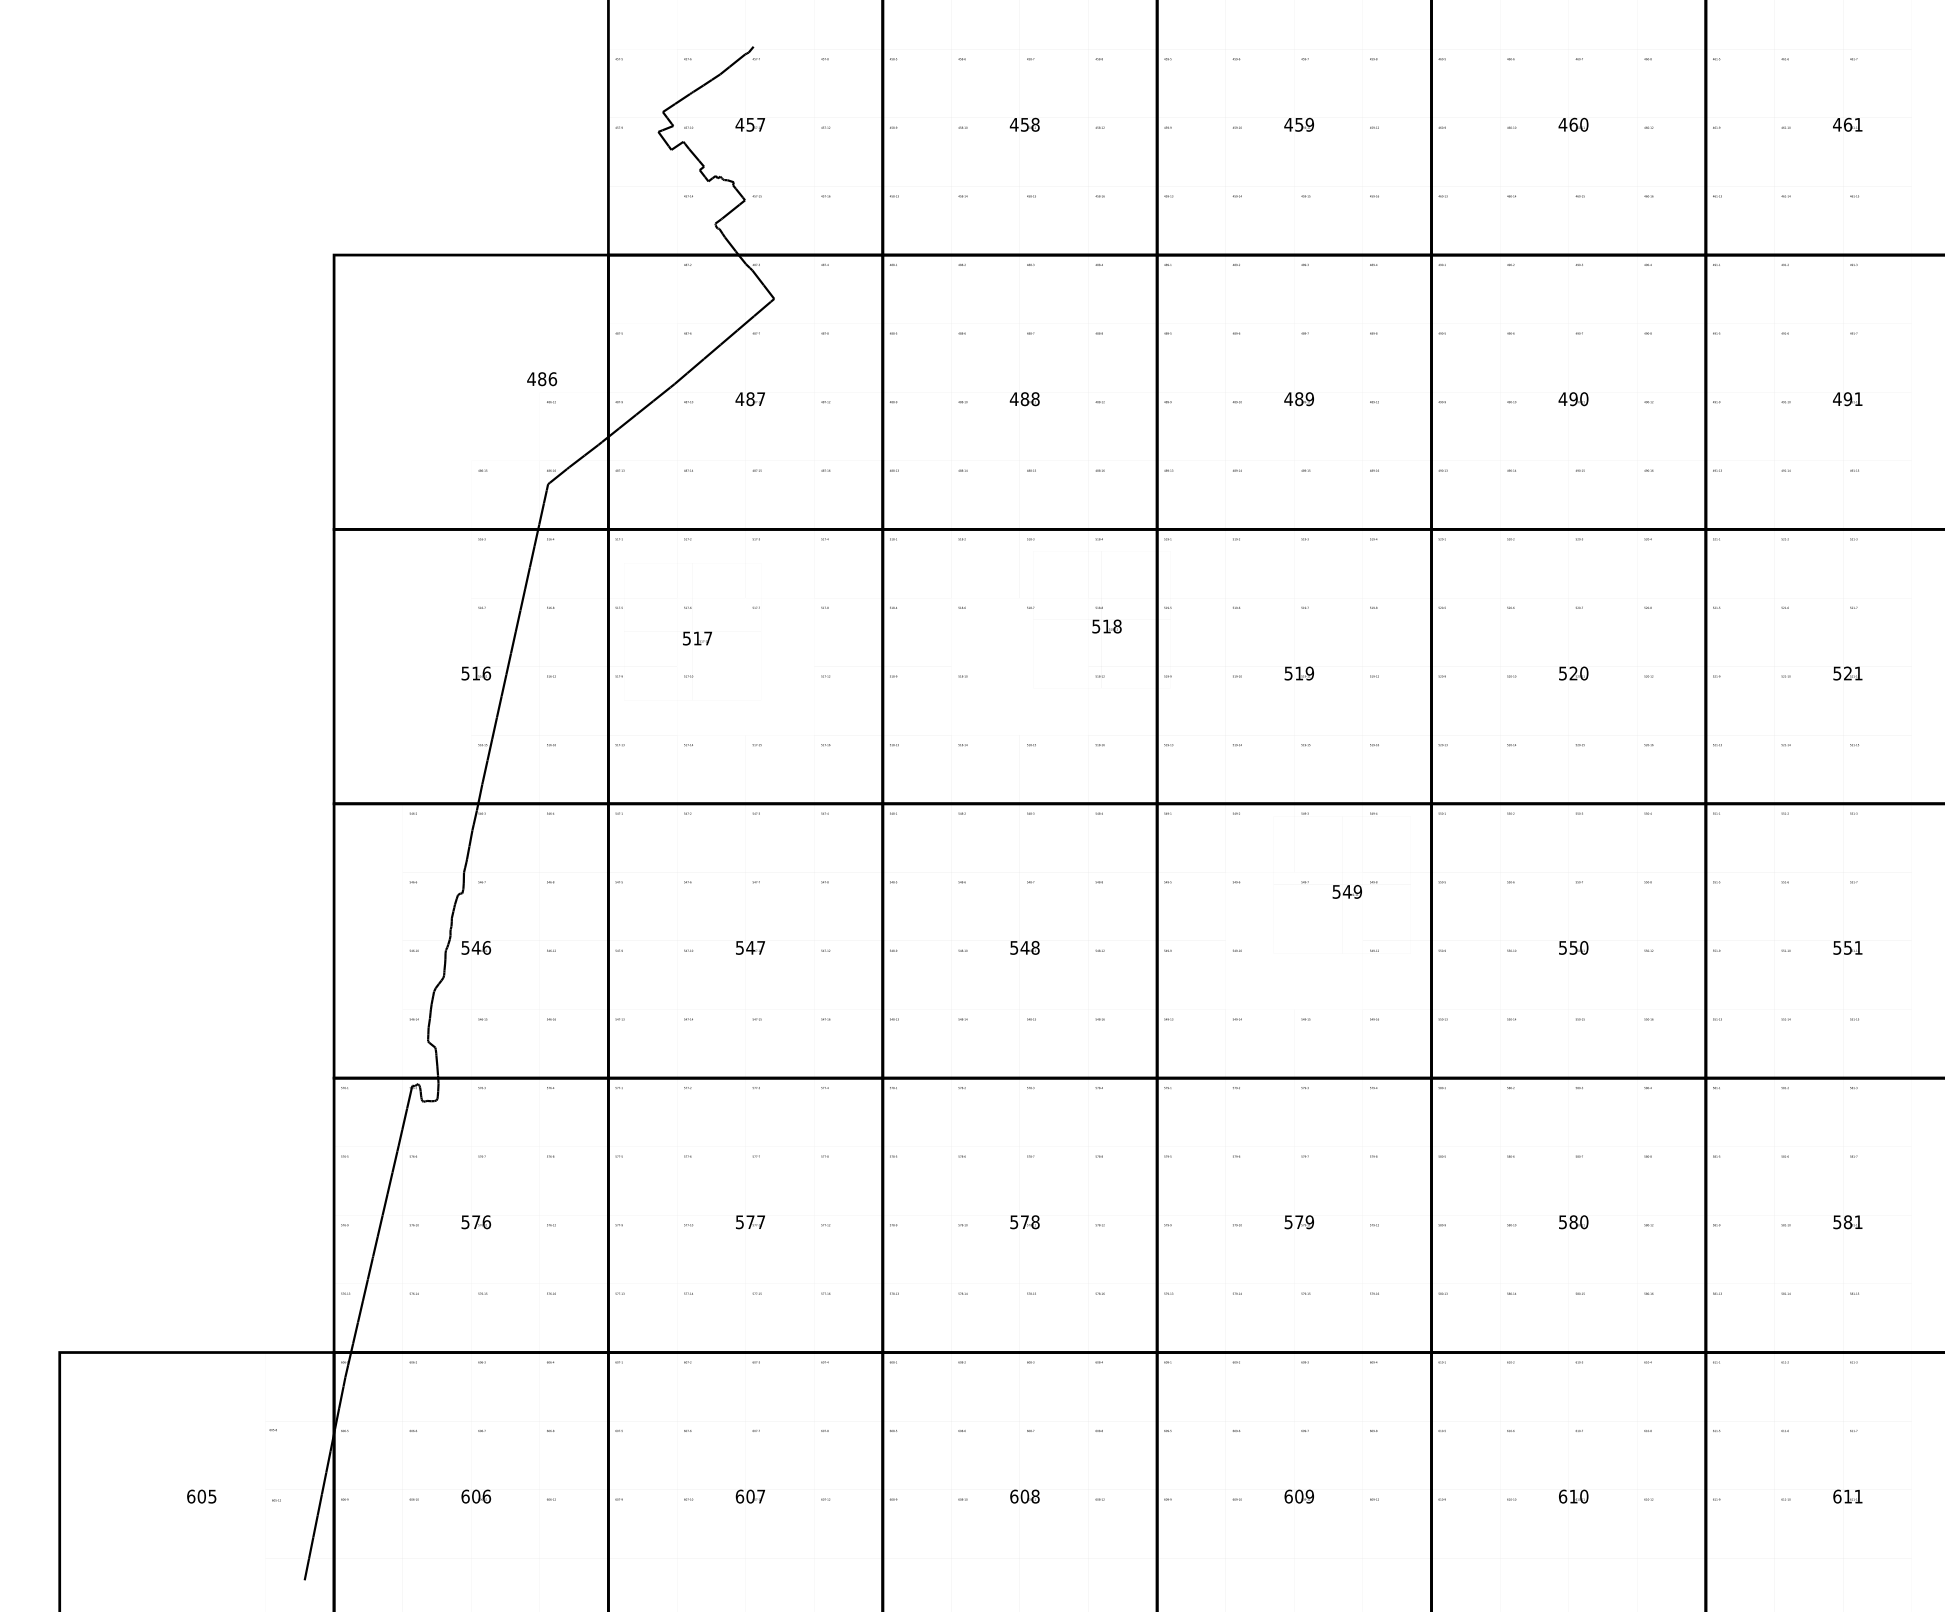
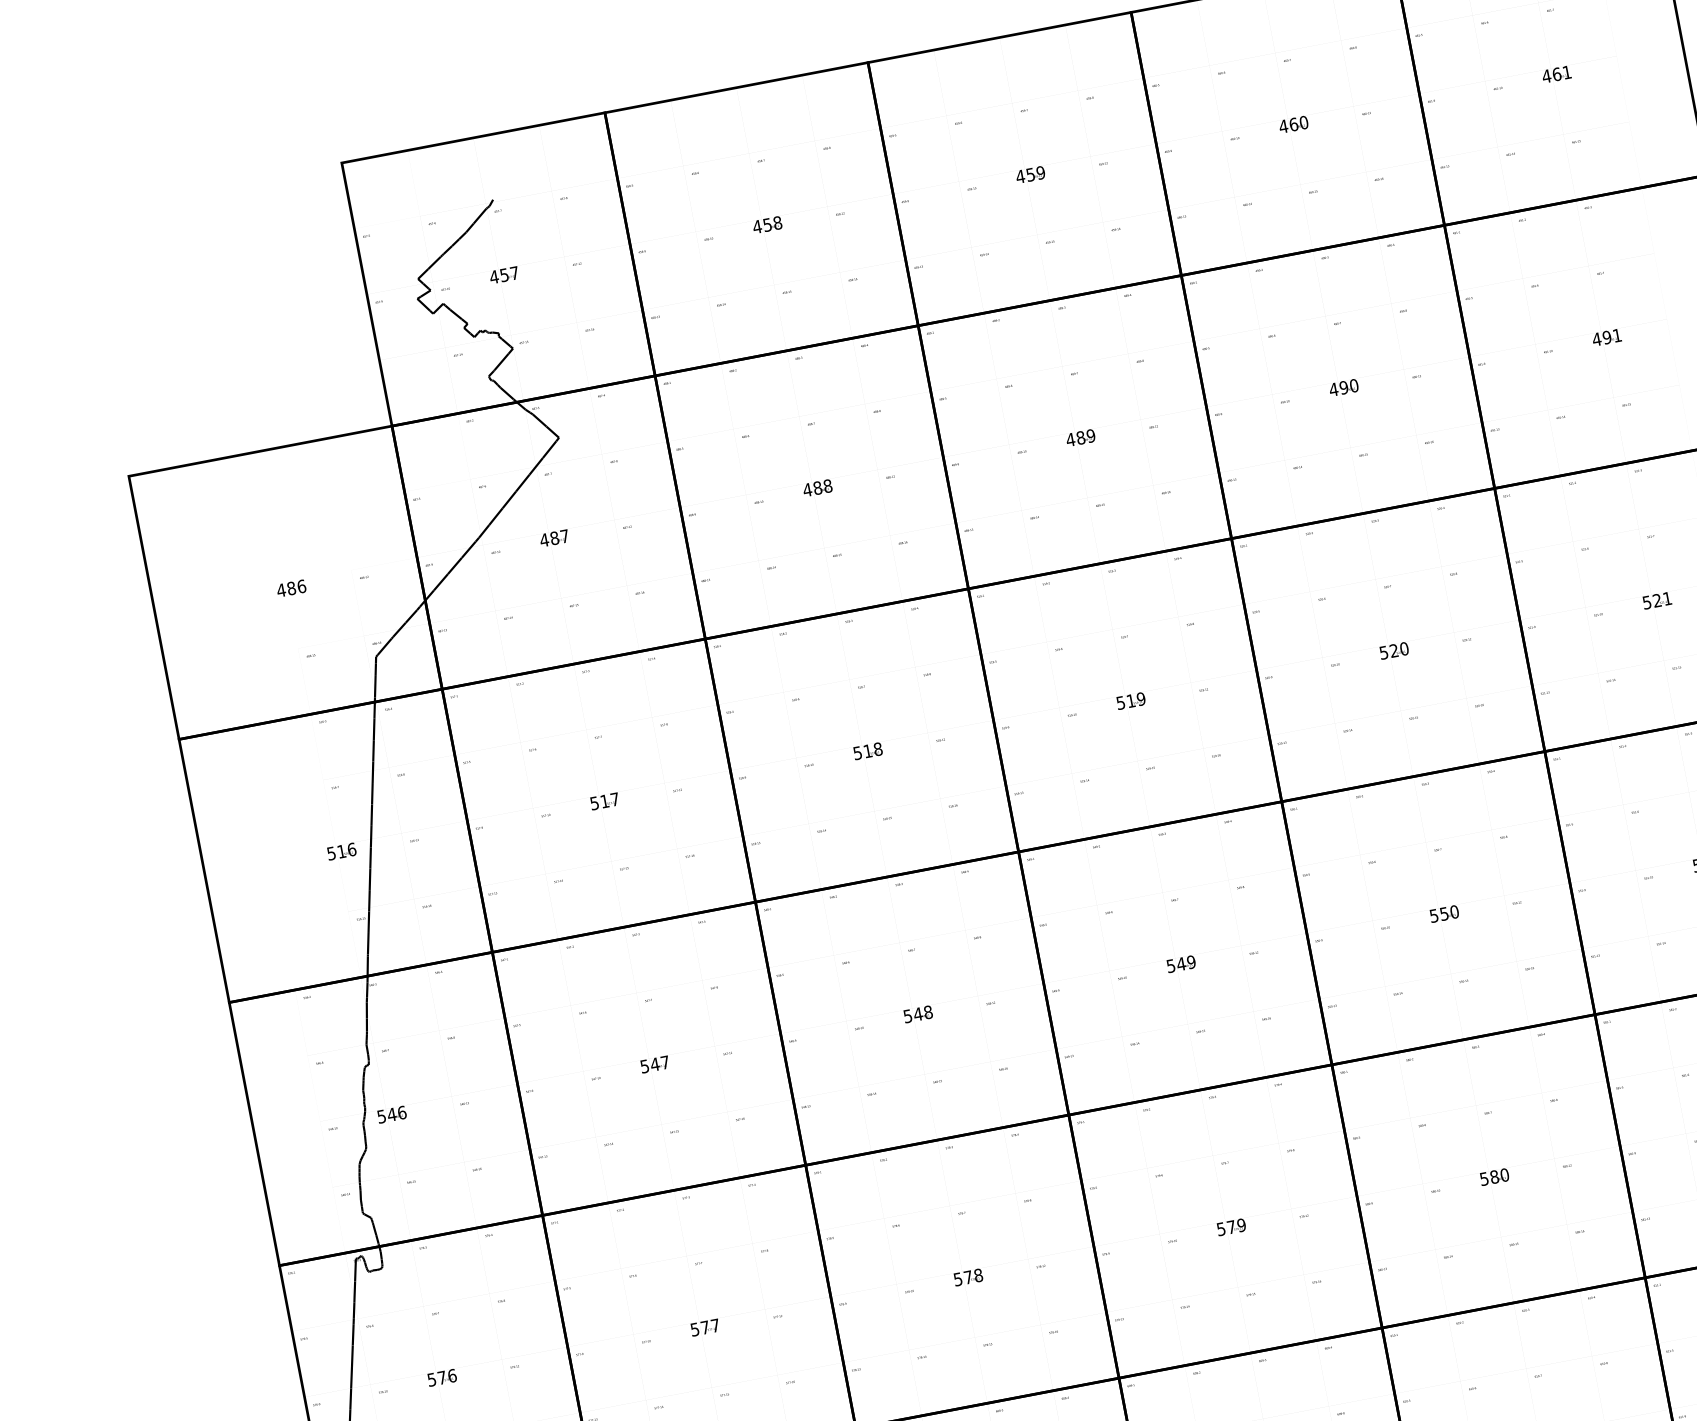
text: (542, 379) -> (291, 588), moved
text: (1106, 626) -> (867, 751), moved
text: (697, 638) -> (604, 801), moved
text: (1346, 891) -> (1180, 963), moved

